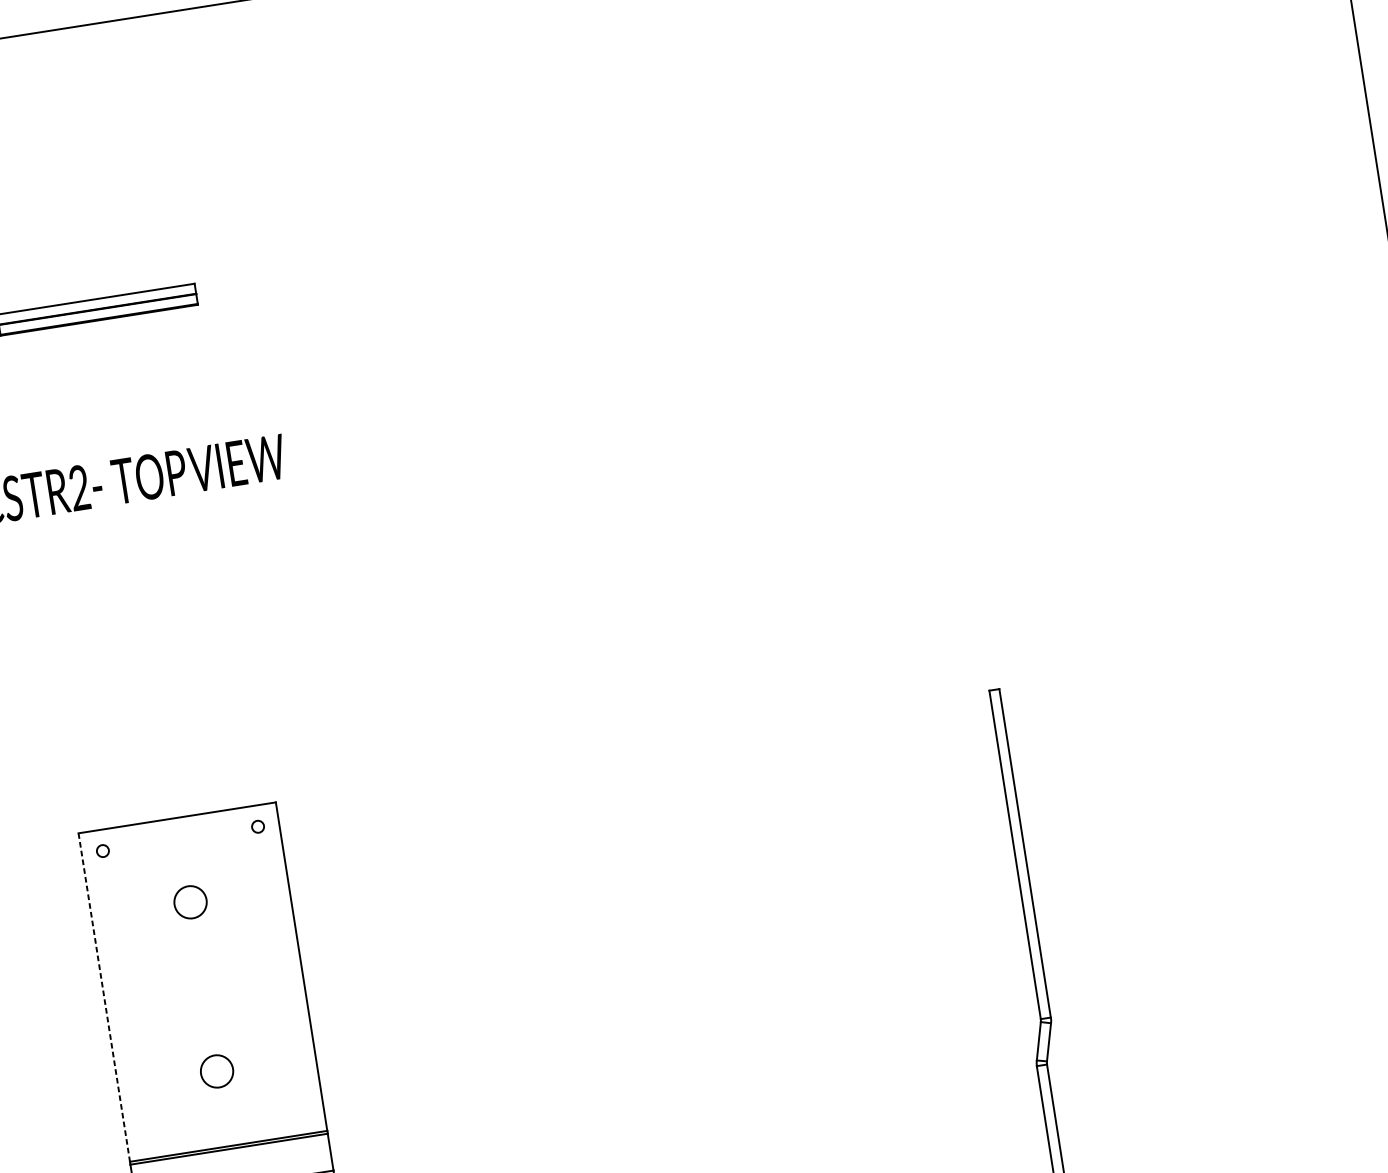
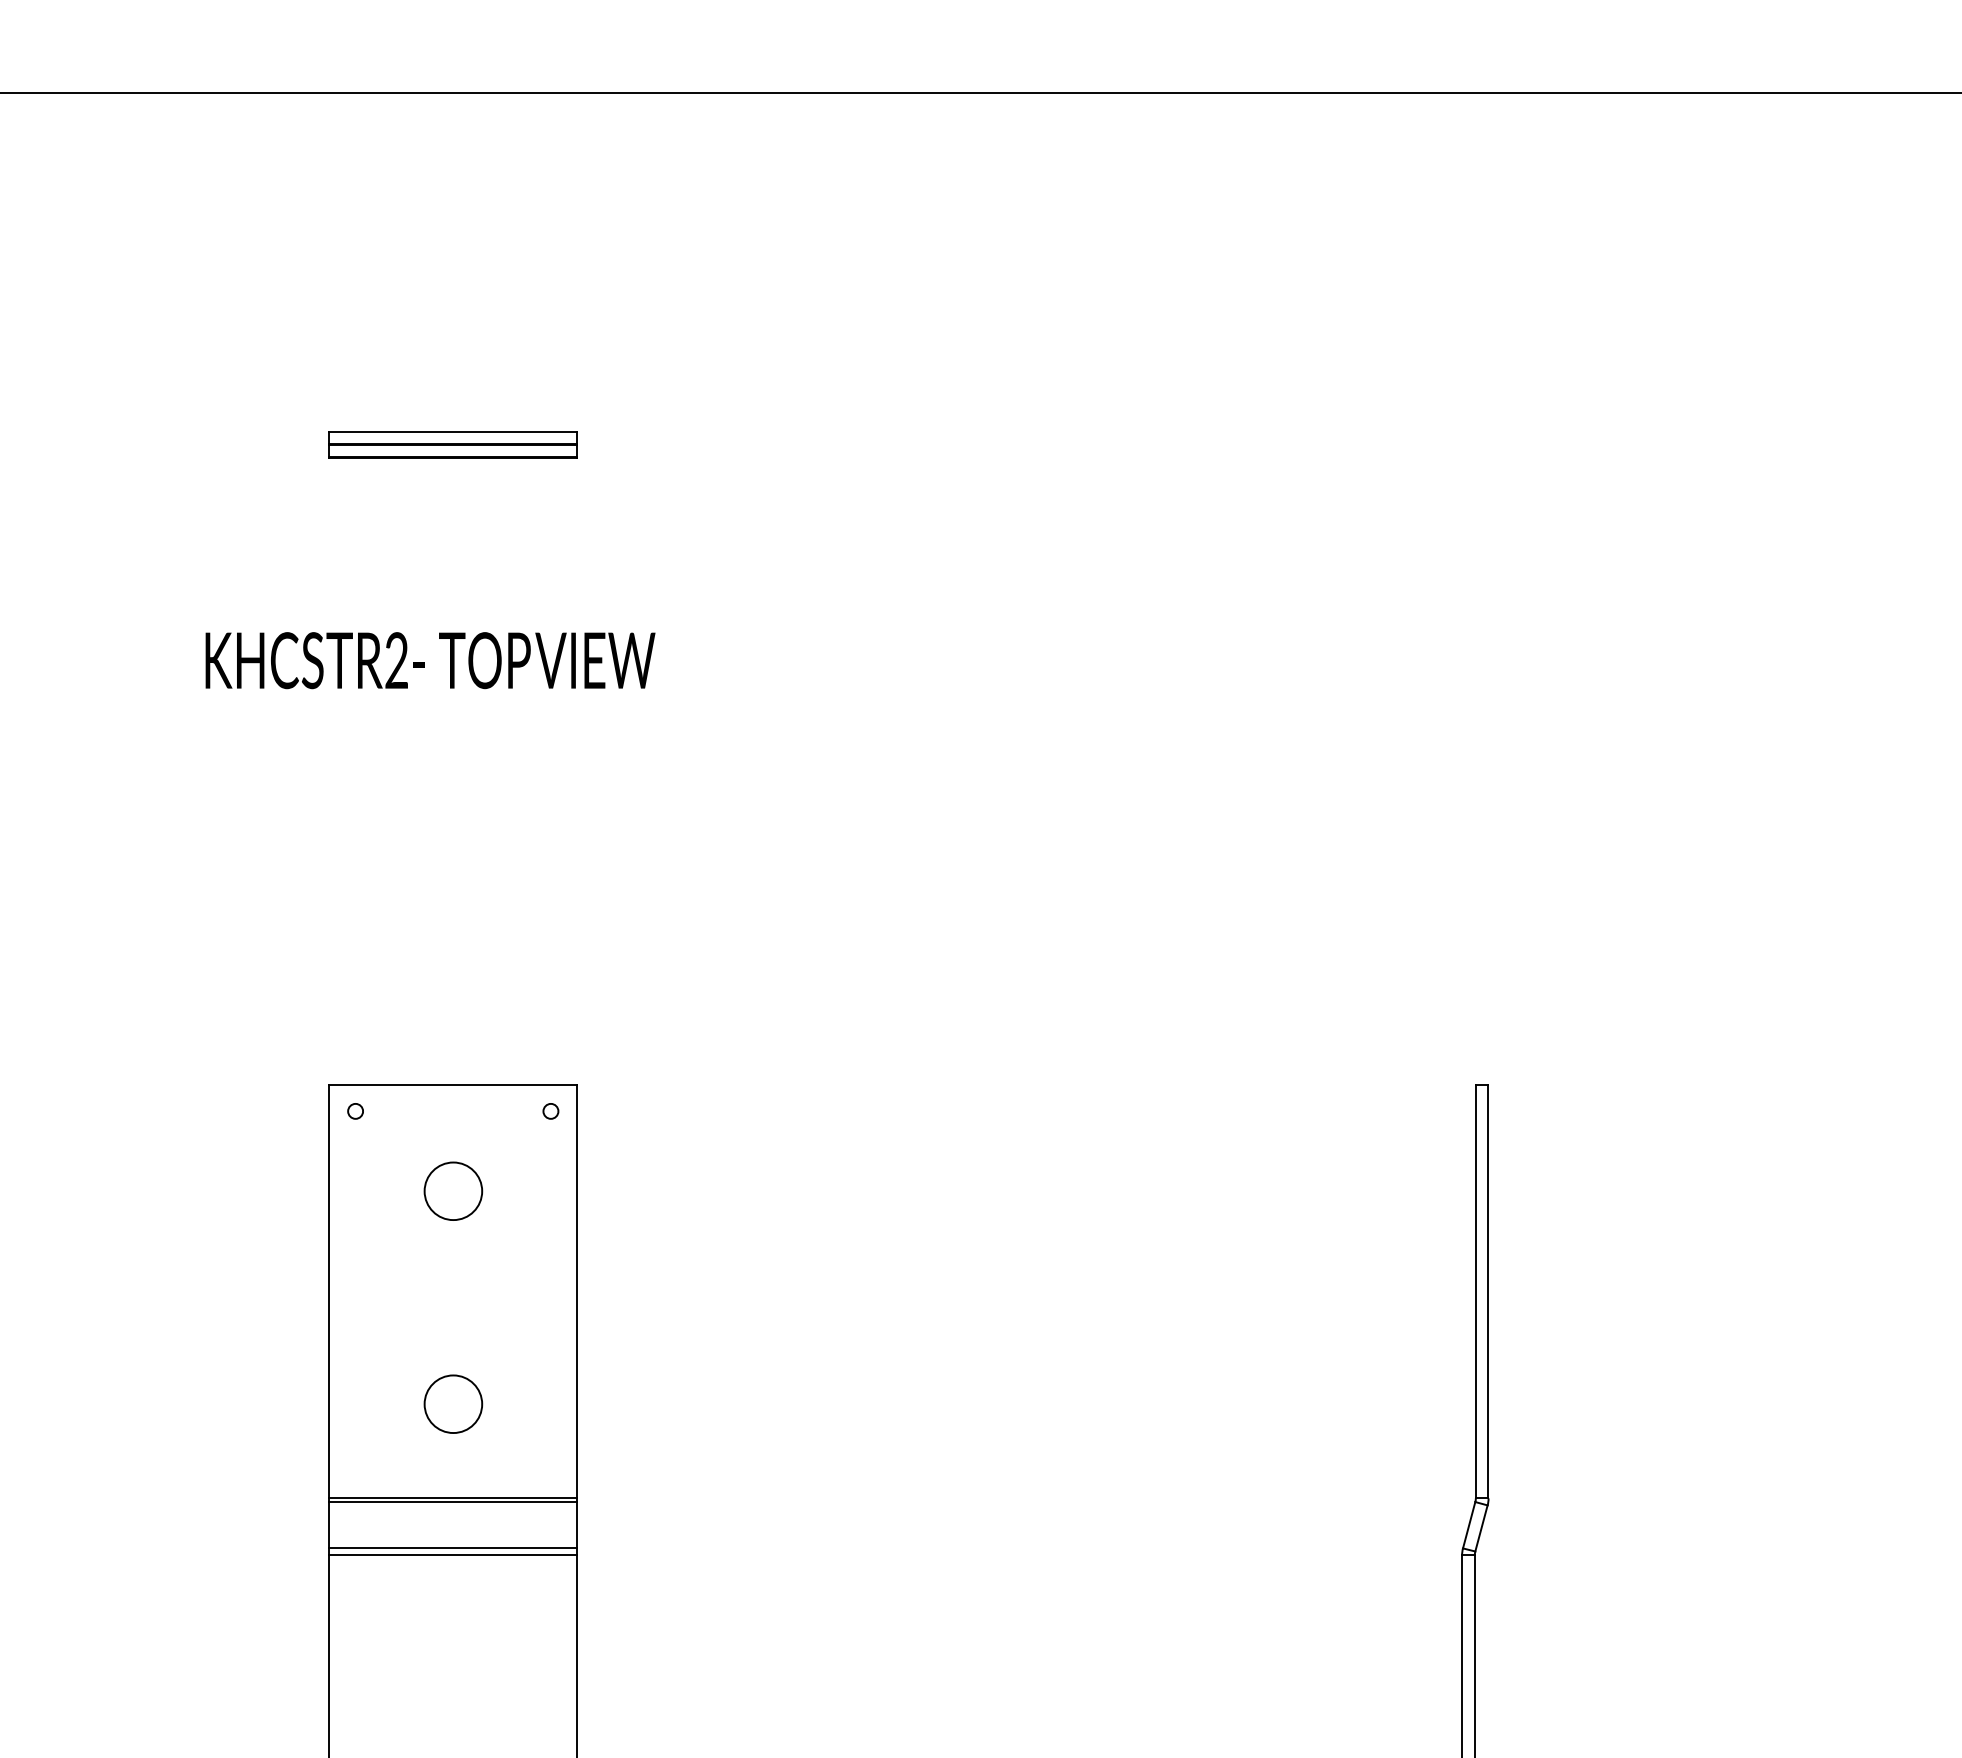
circle: (190, 901) -> (453, 1190), size x1.43
line: (104, 997) -> (329, 1291), dashed -> solid
circle: (217, 1070) -> (453, 1403), size x1.43

